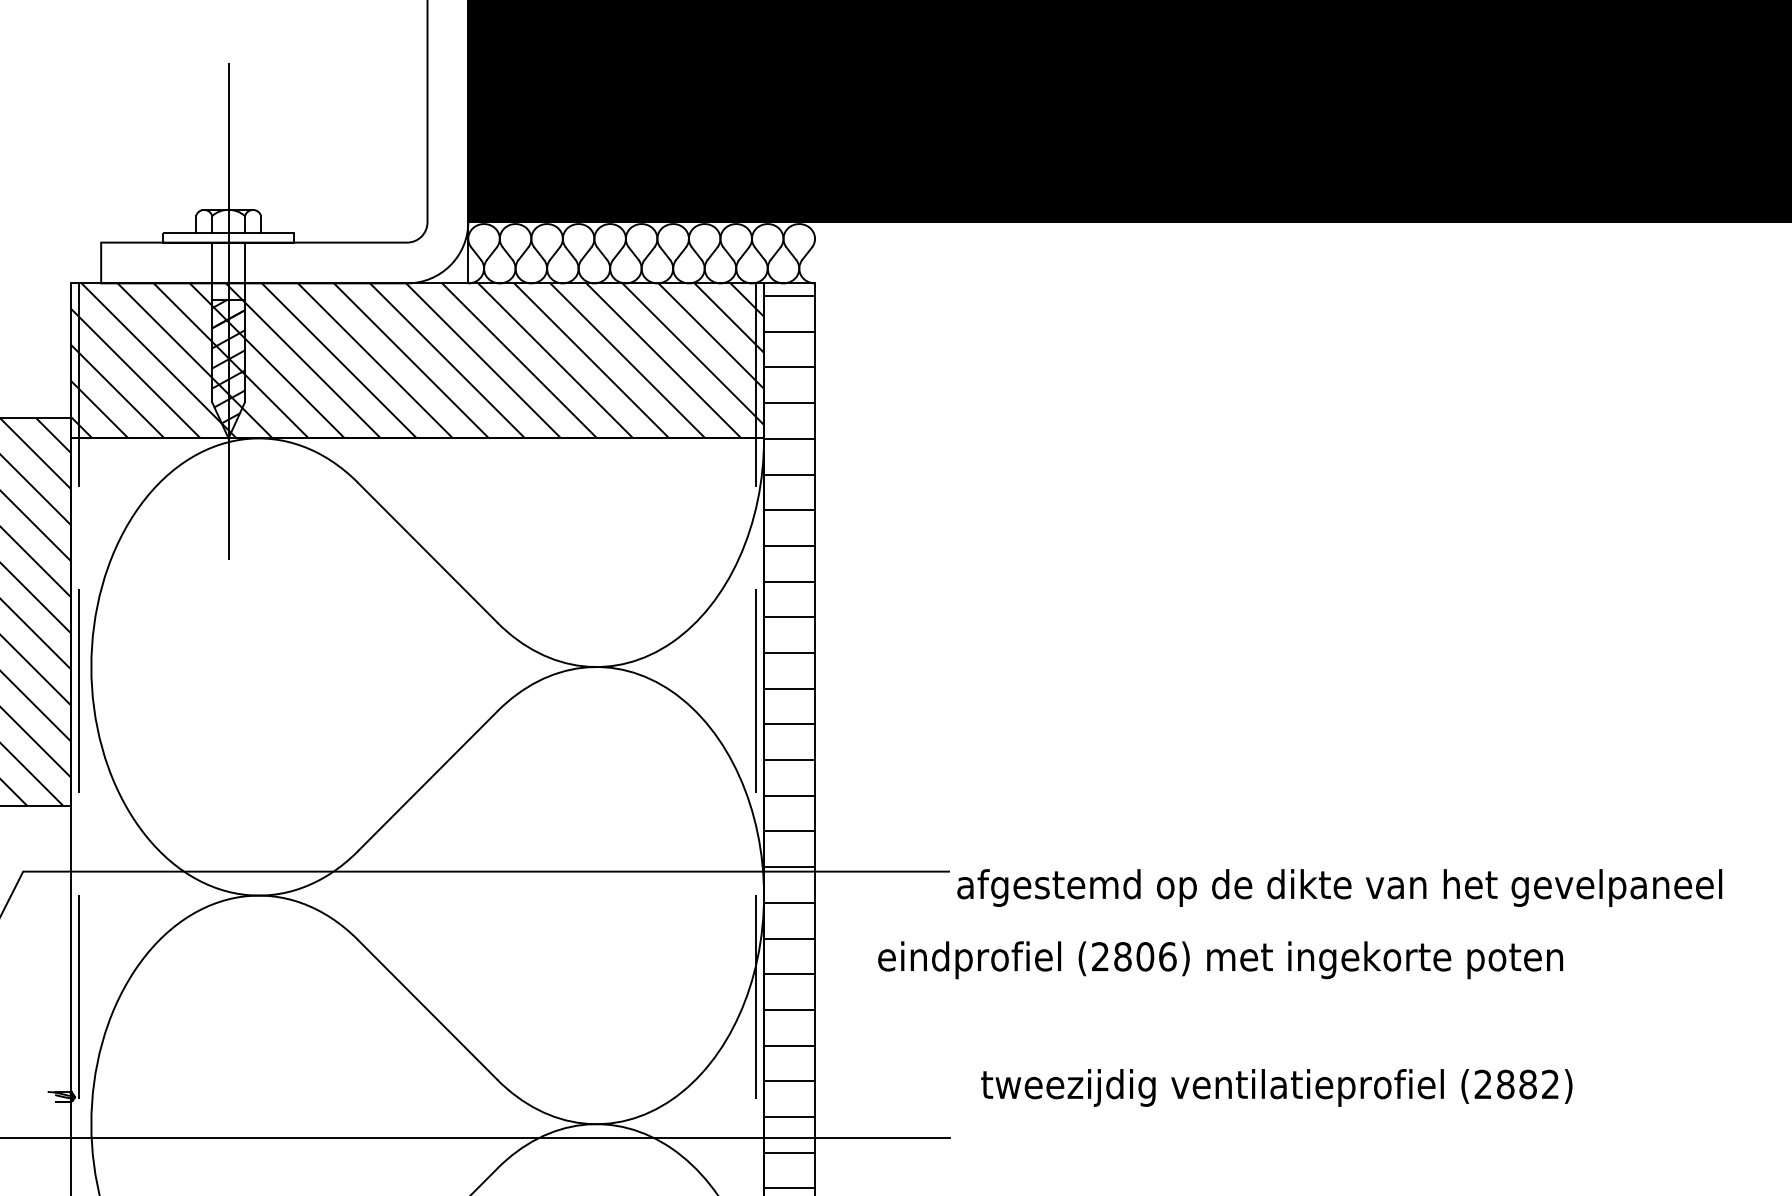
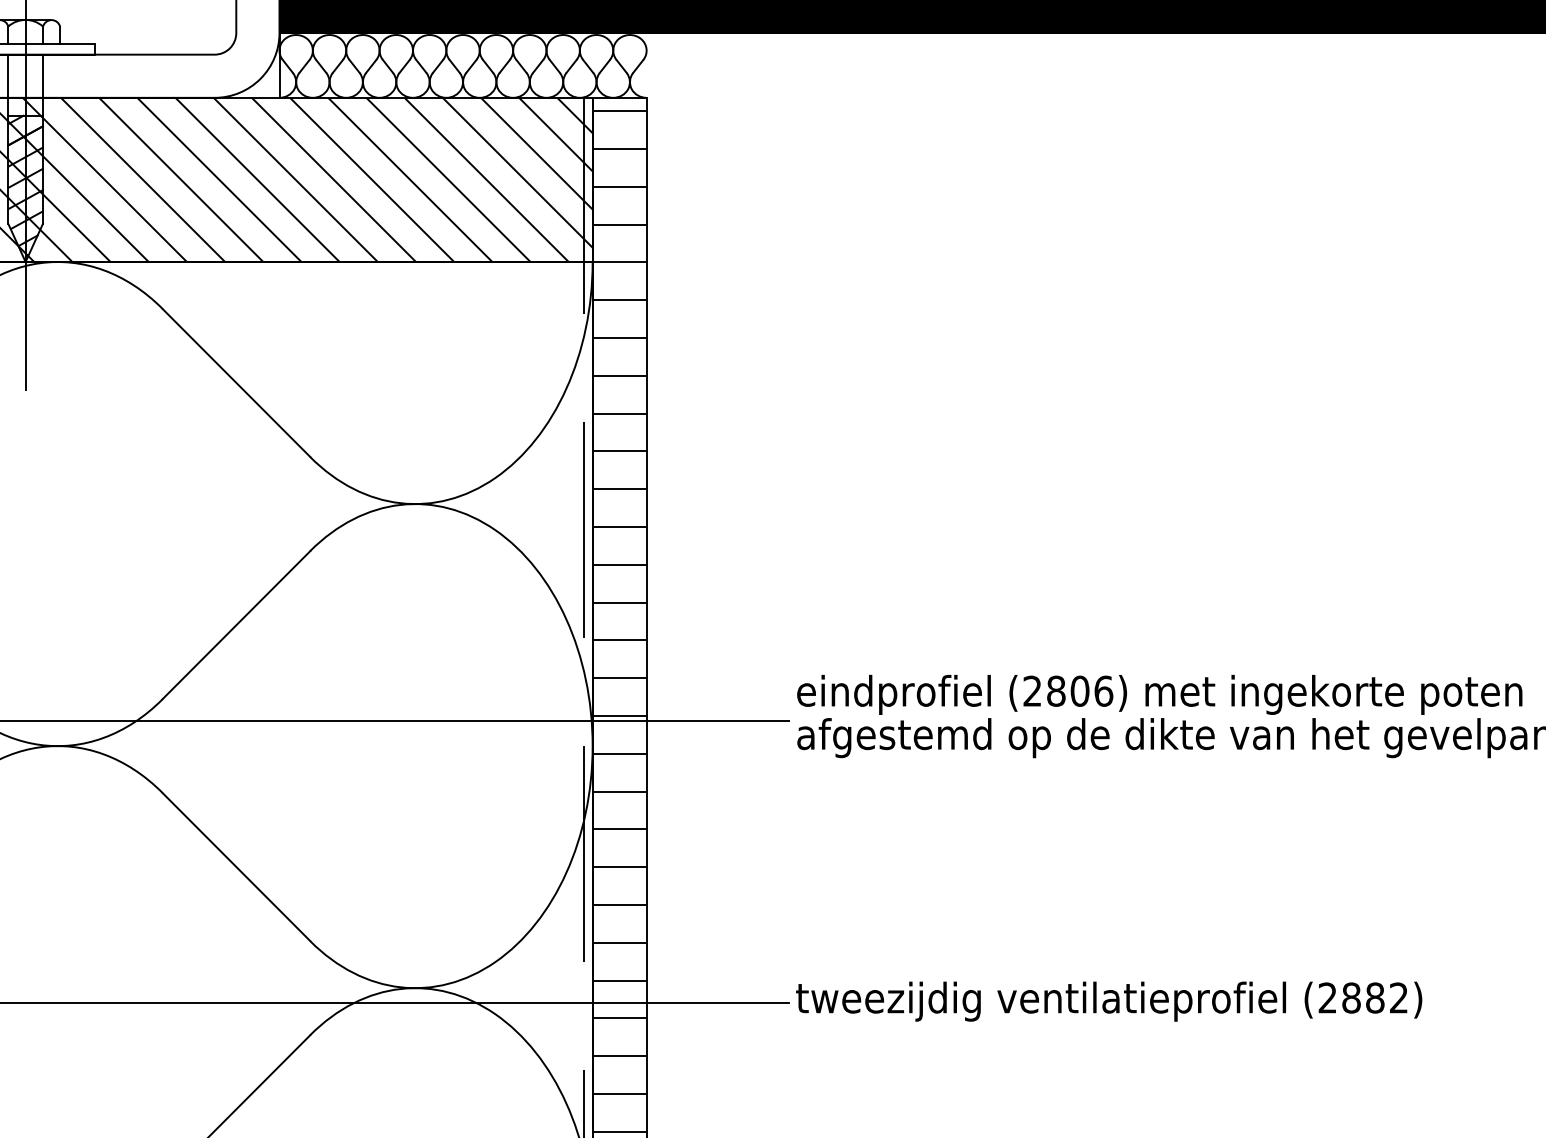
text: (1220, 960) -> (1159, 695), moved
text: (1276, 1087) -> (1108, 1001), moved

